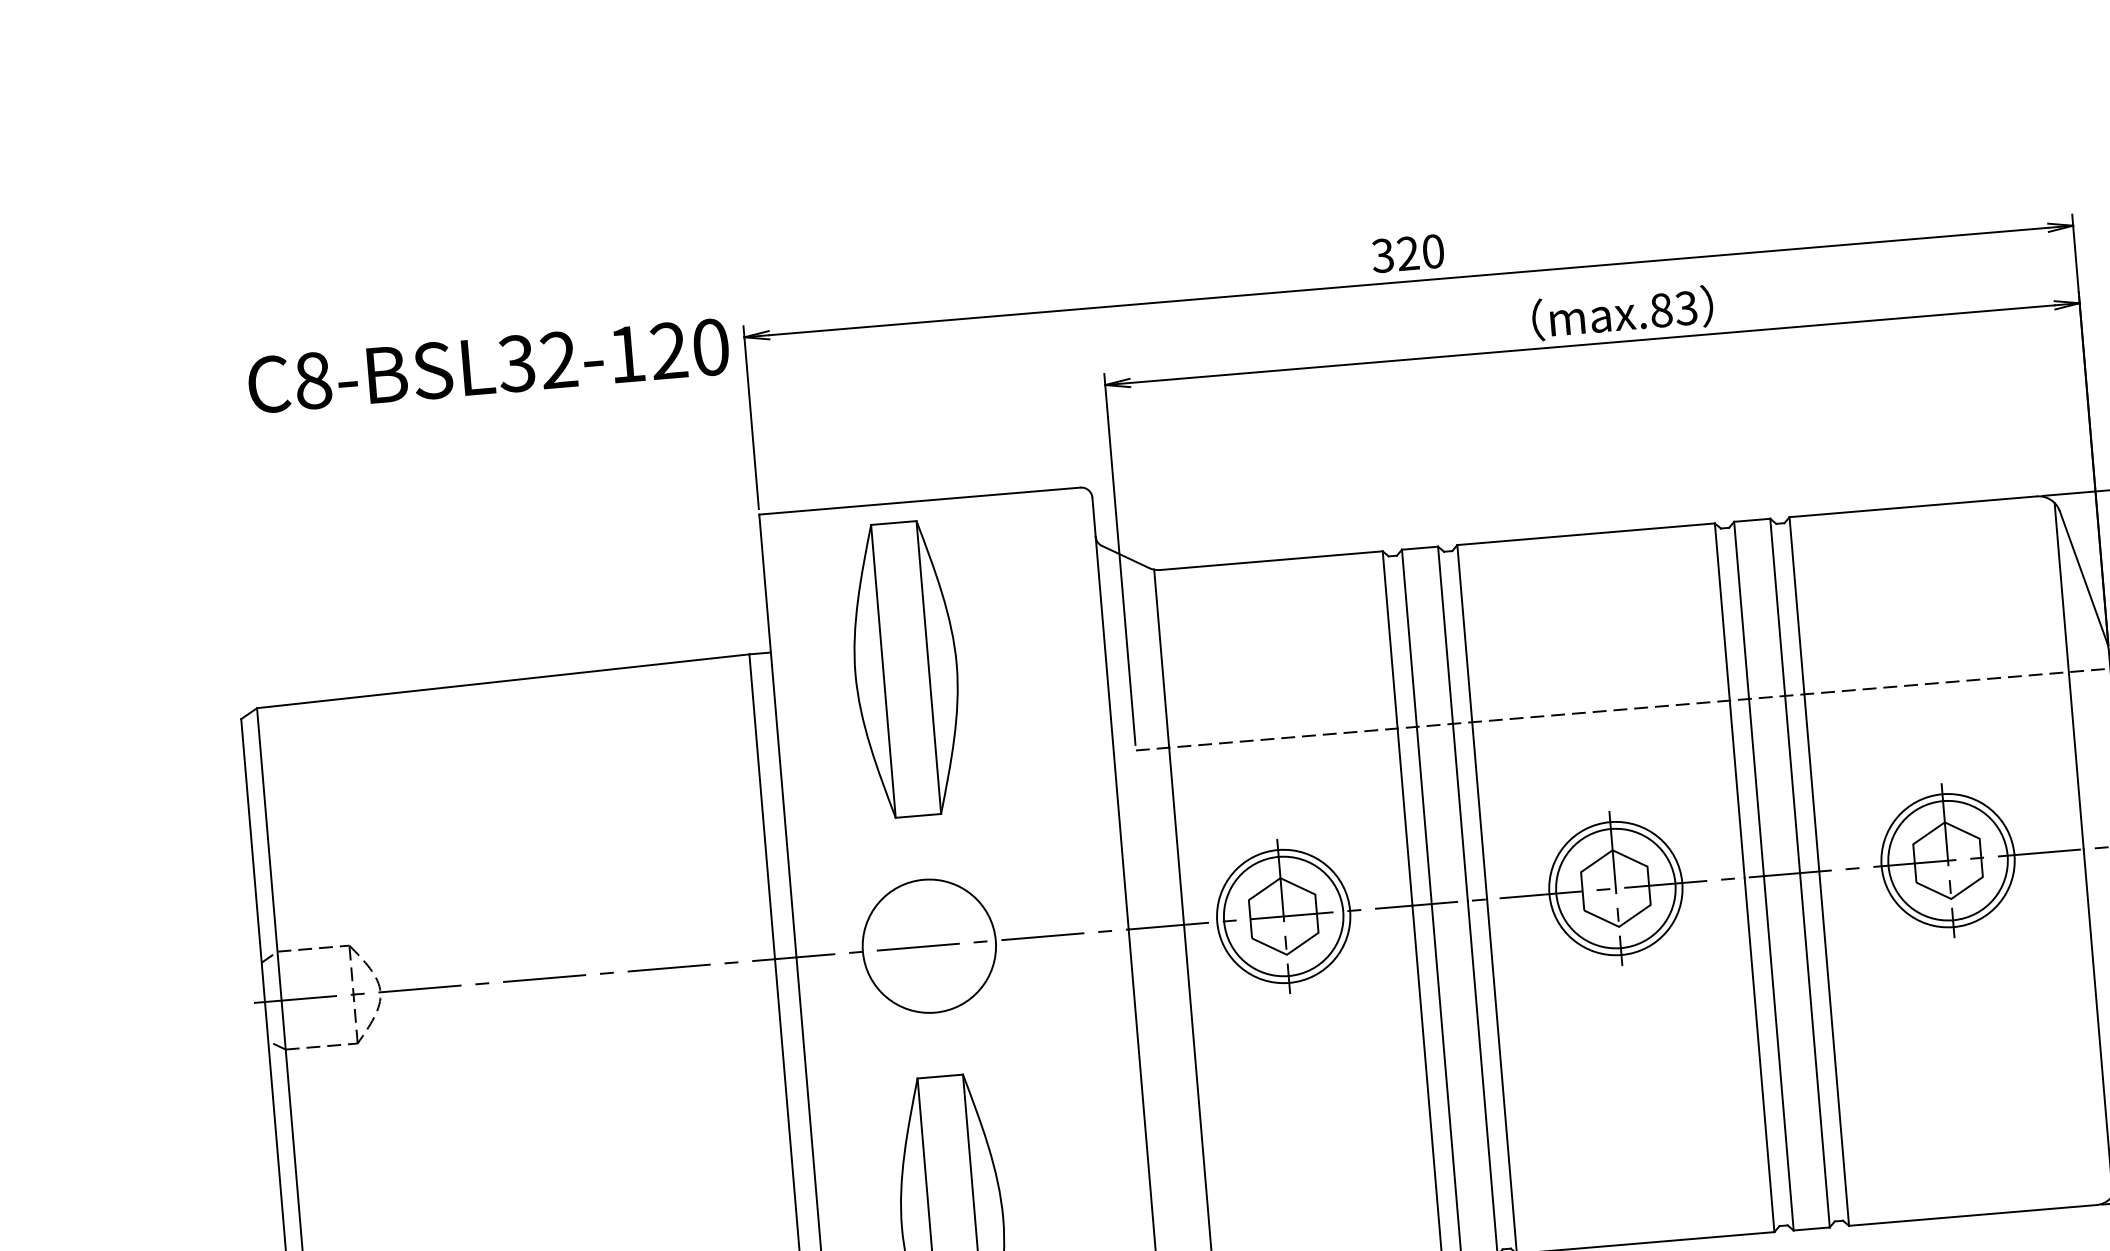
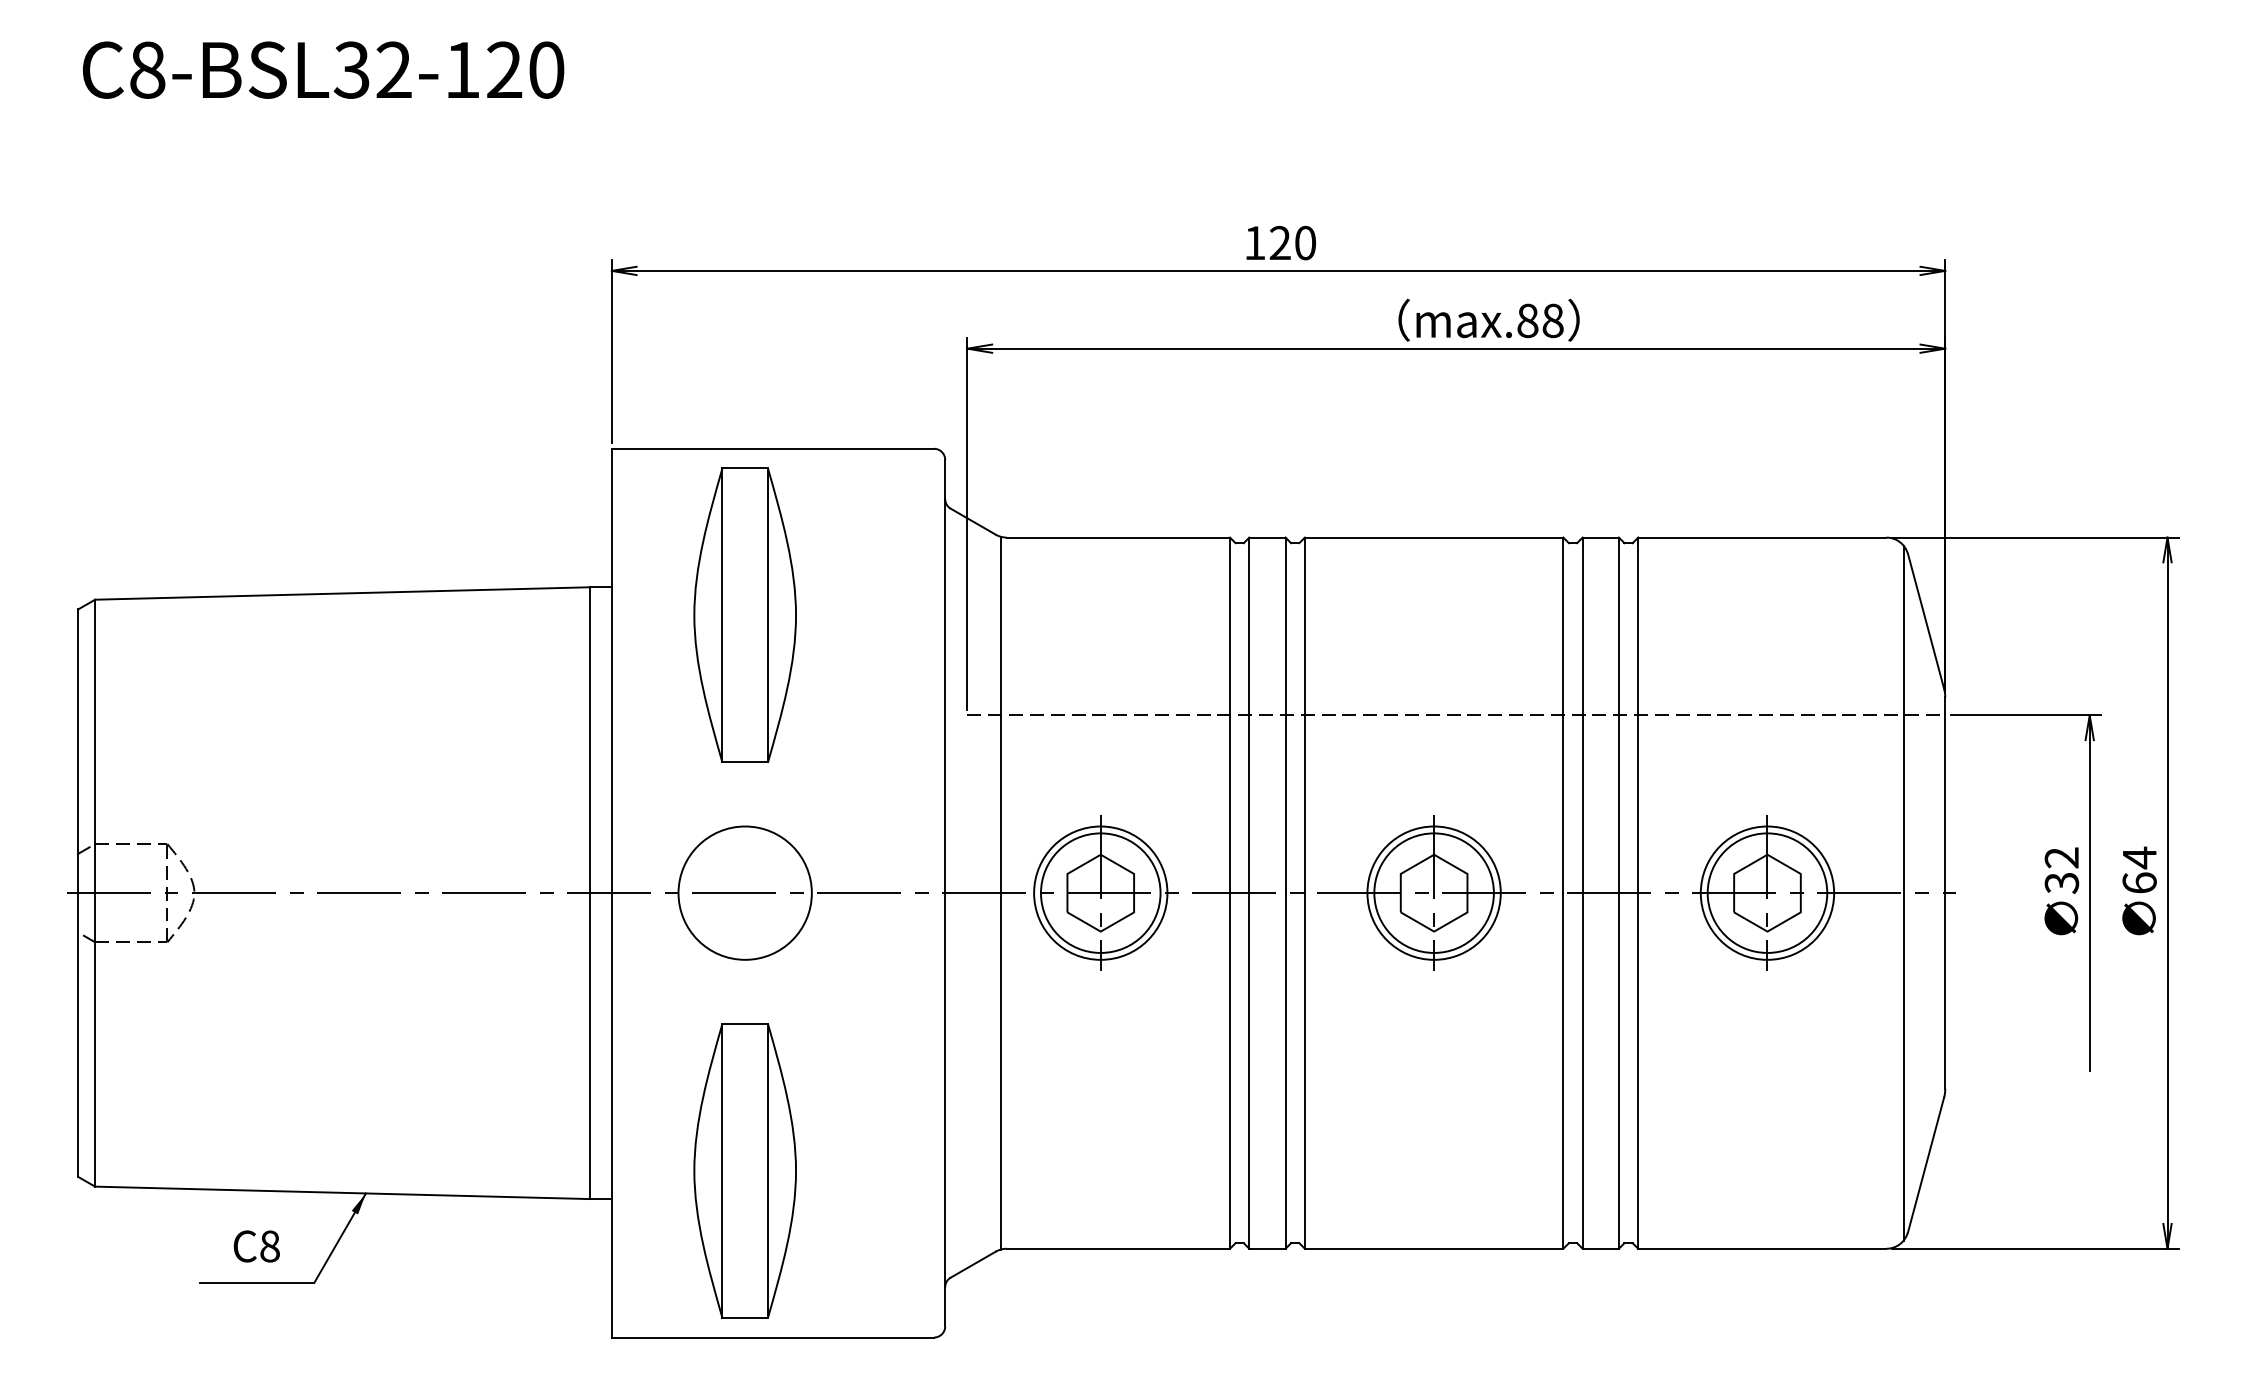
text: (1382, 255) -> (1254, 242), 320 -> 120
text: (1685, 308) -> (1552, 320), max.83 -> max.88
text: (488, 365) -> (323, 69), moved

